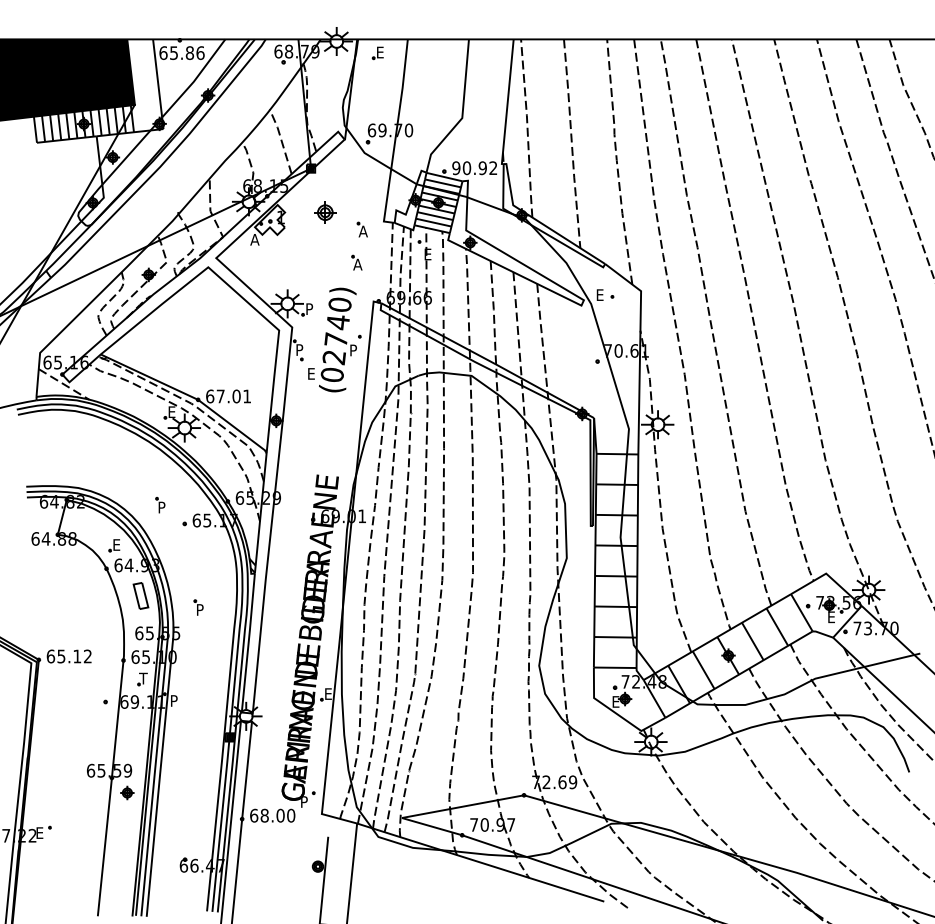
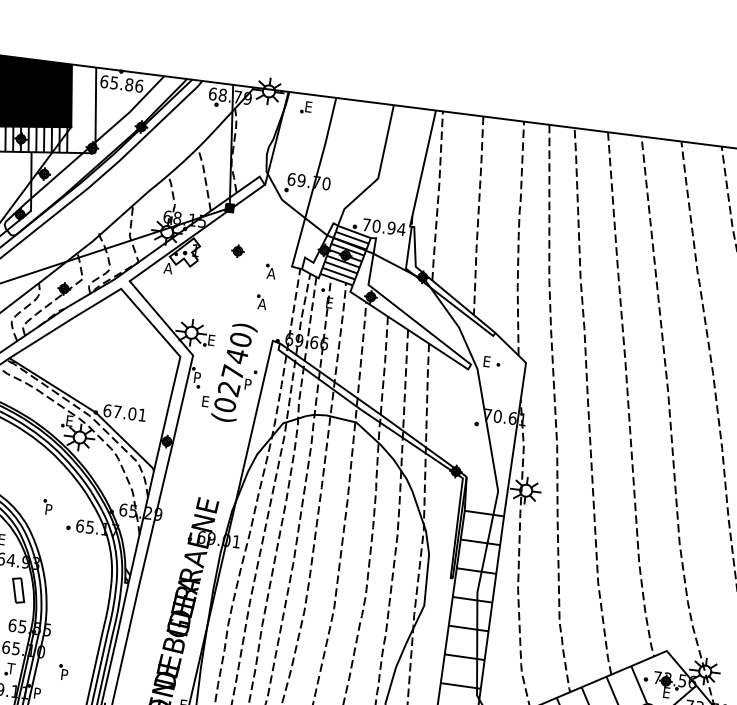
text: (474, 168) -> (383, 227), 90.92 -> 70.94
part: (325, 212) -> (238, 251), size x0.62
text: (310, 308) -> (212, 339), P -> E
part: (198, 607) -> (63, 672), moved

